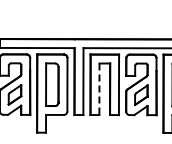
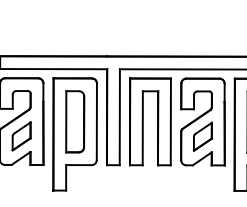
line: (99, 89) -> (142, 128), dashed -> solid

